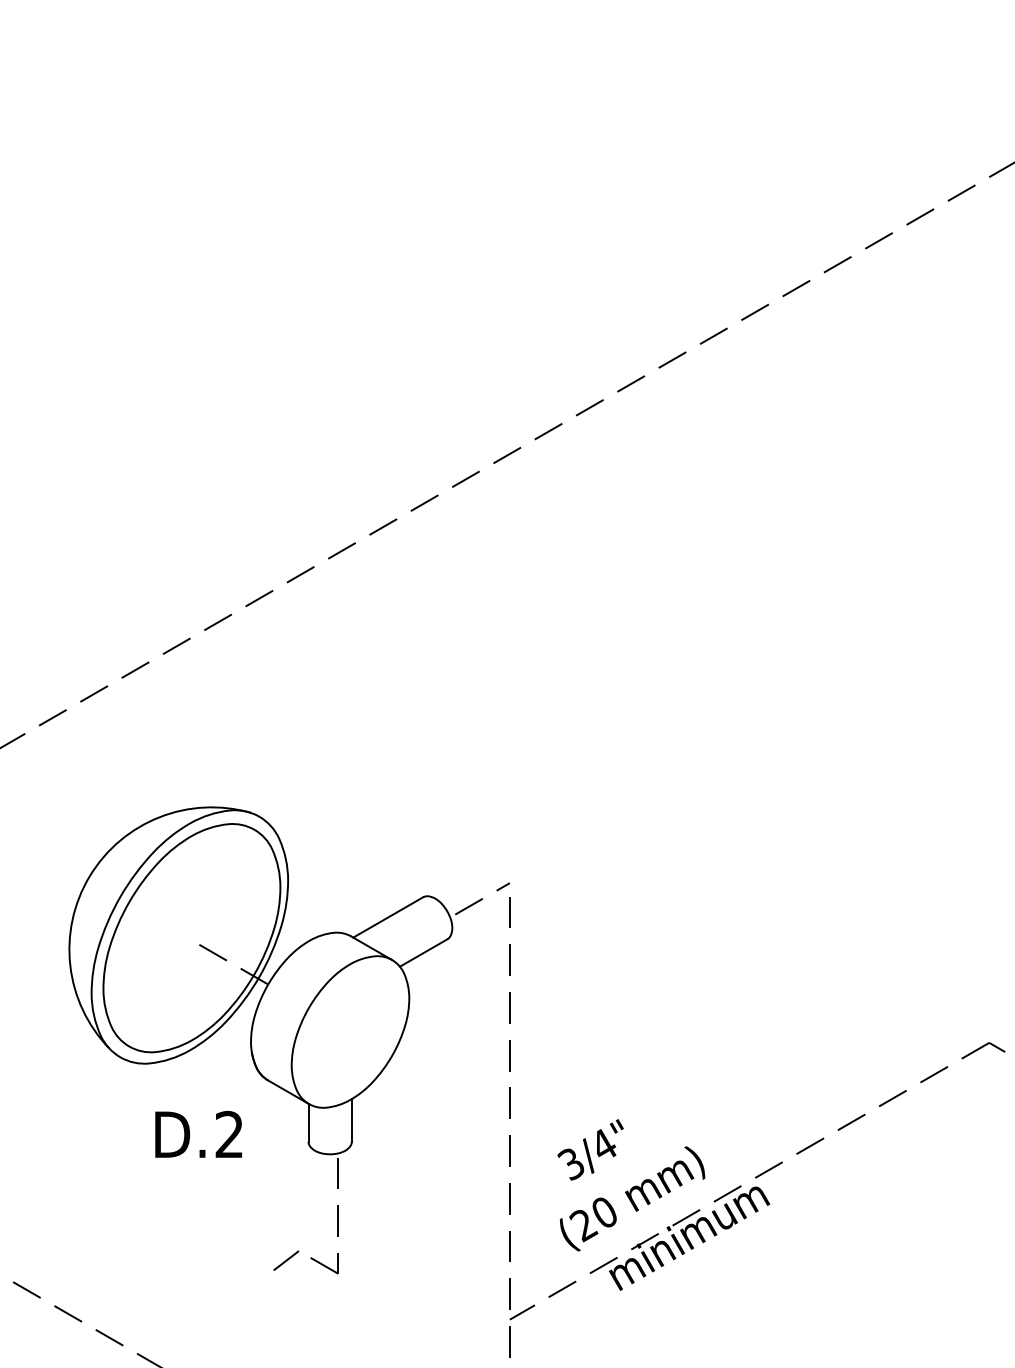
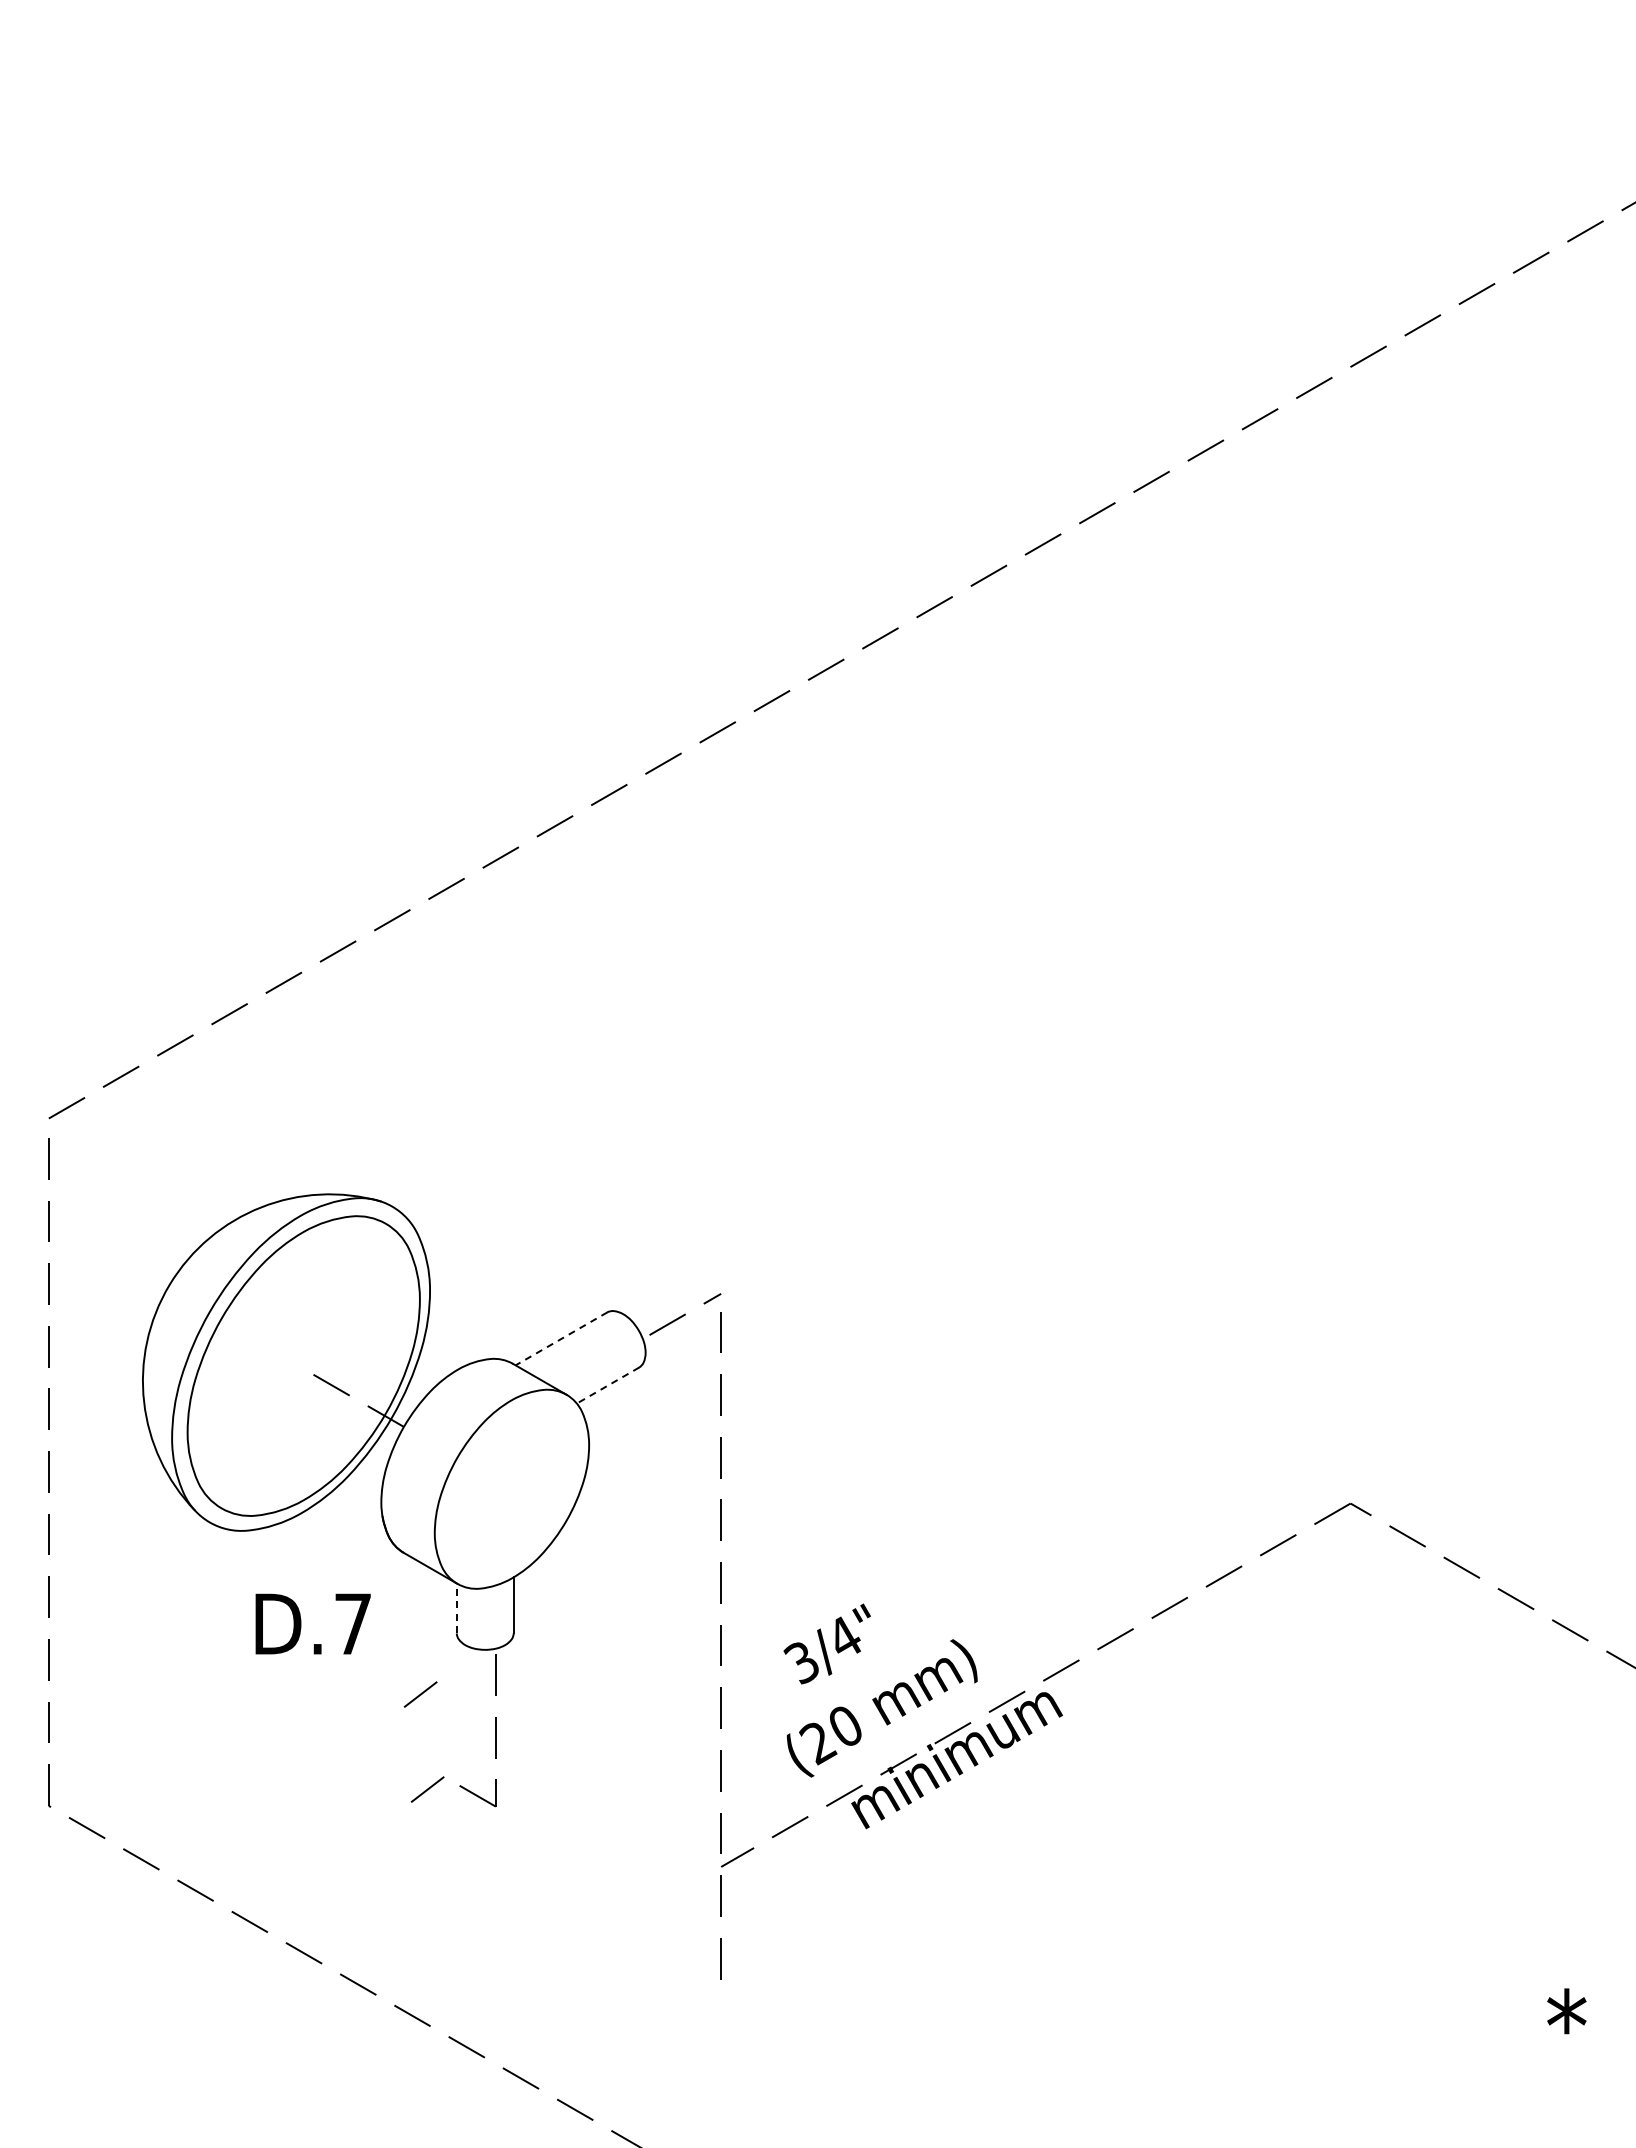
line: (388, 917) -> (561, 1339), solid -> dashed
line: (423, 952) -> (607, 1385), solid -> dashed
line: (308, 1122) -> (456, 1608), solid -> dashed
text: (229, 1134) -> (352, 1623), D.2 -> D.7
line: (280, 1188) -> (420, 1694), added

